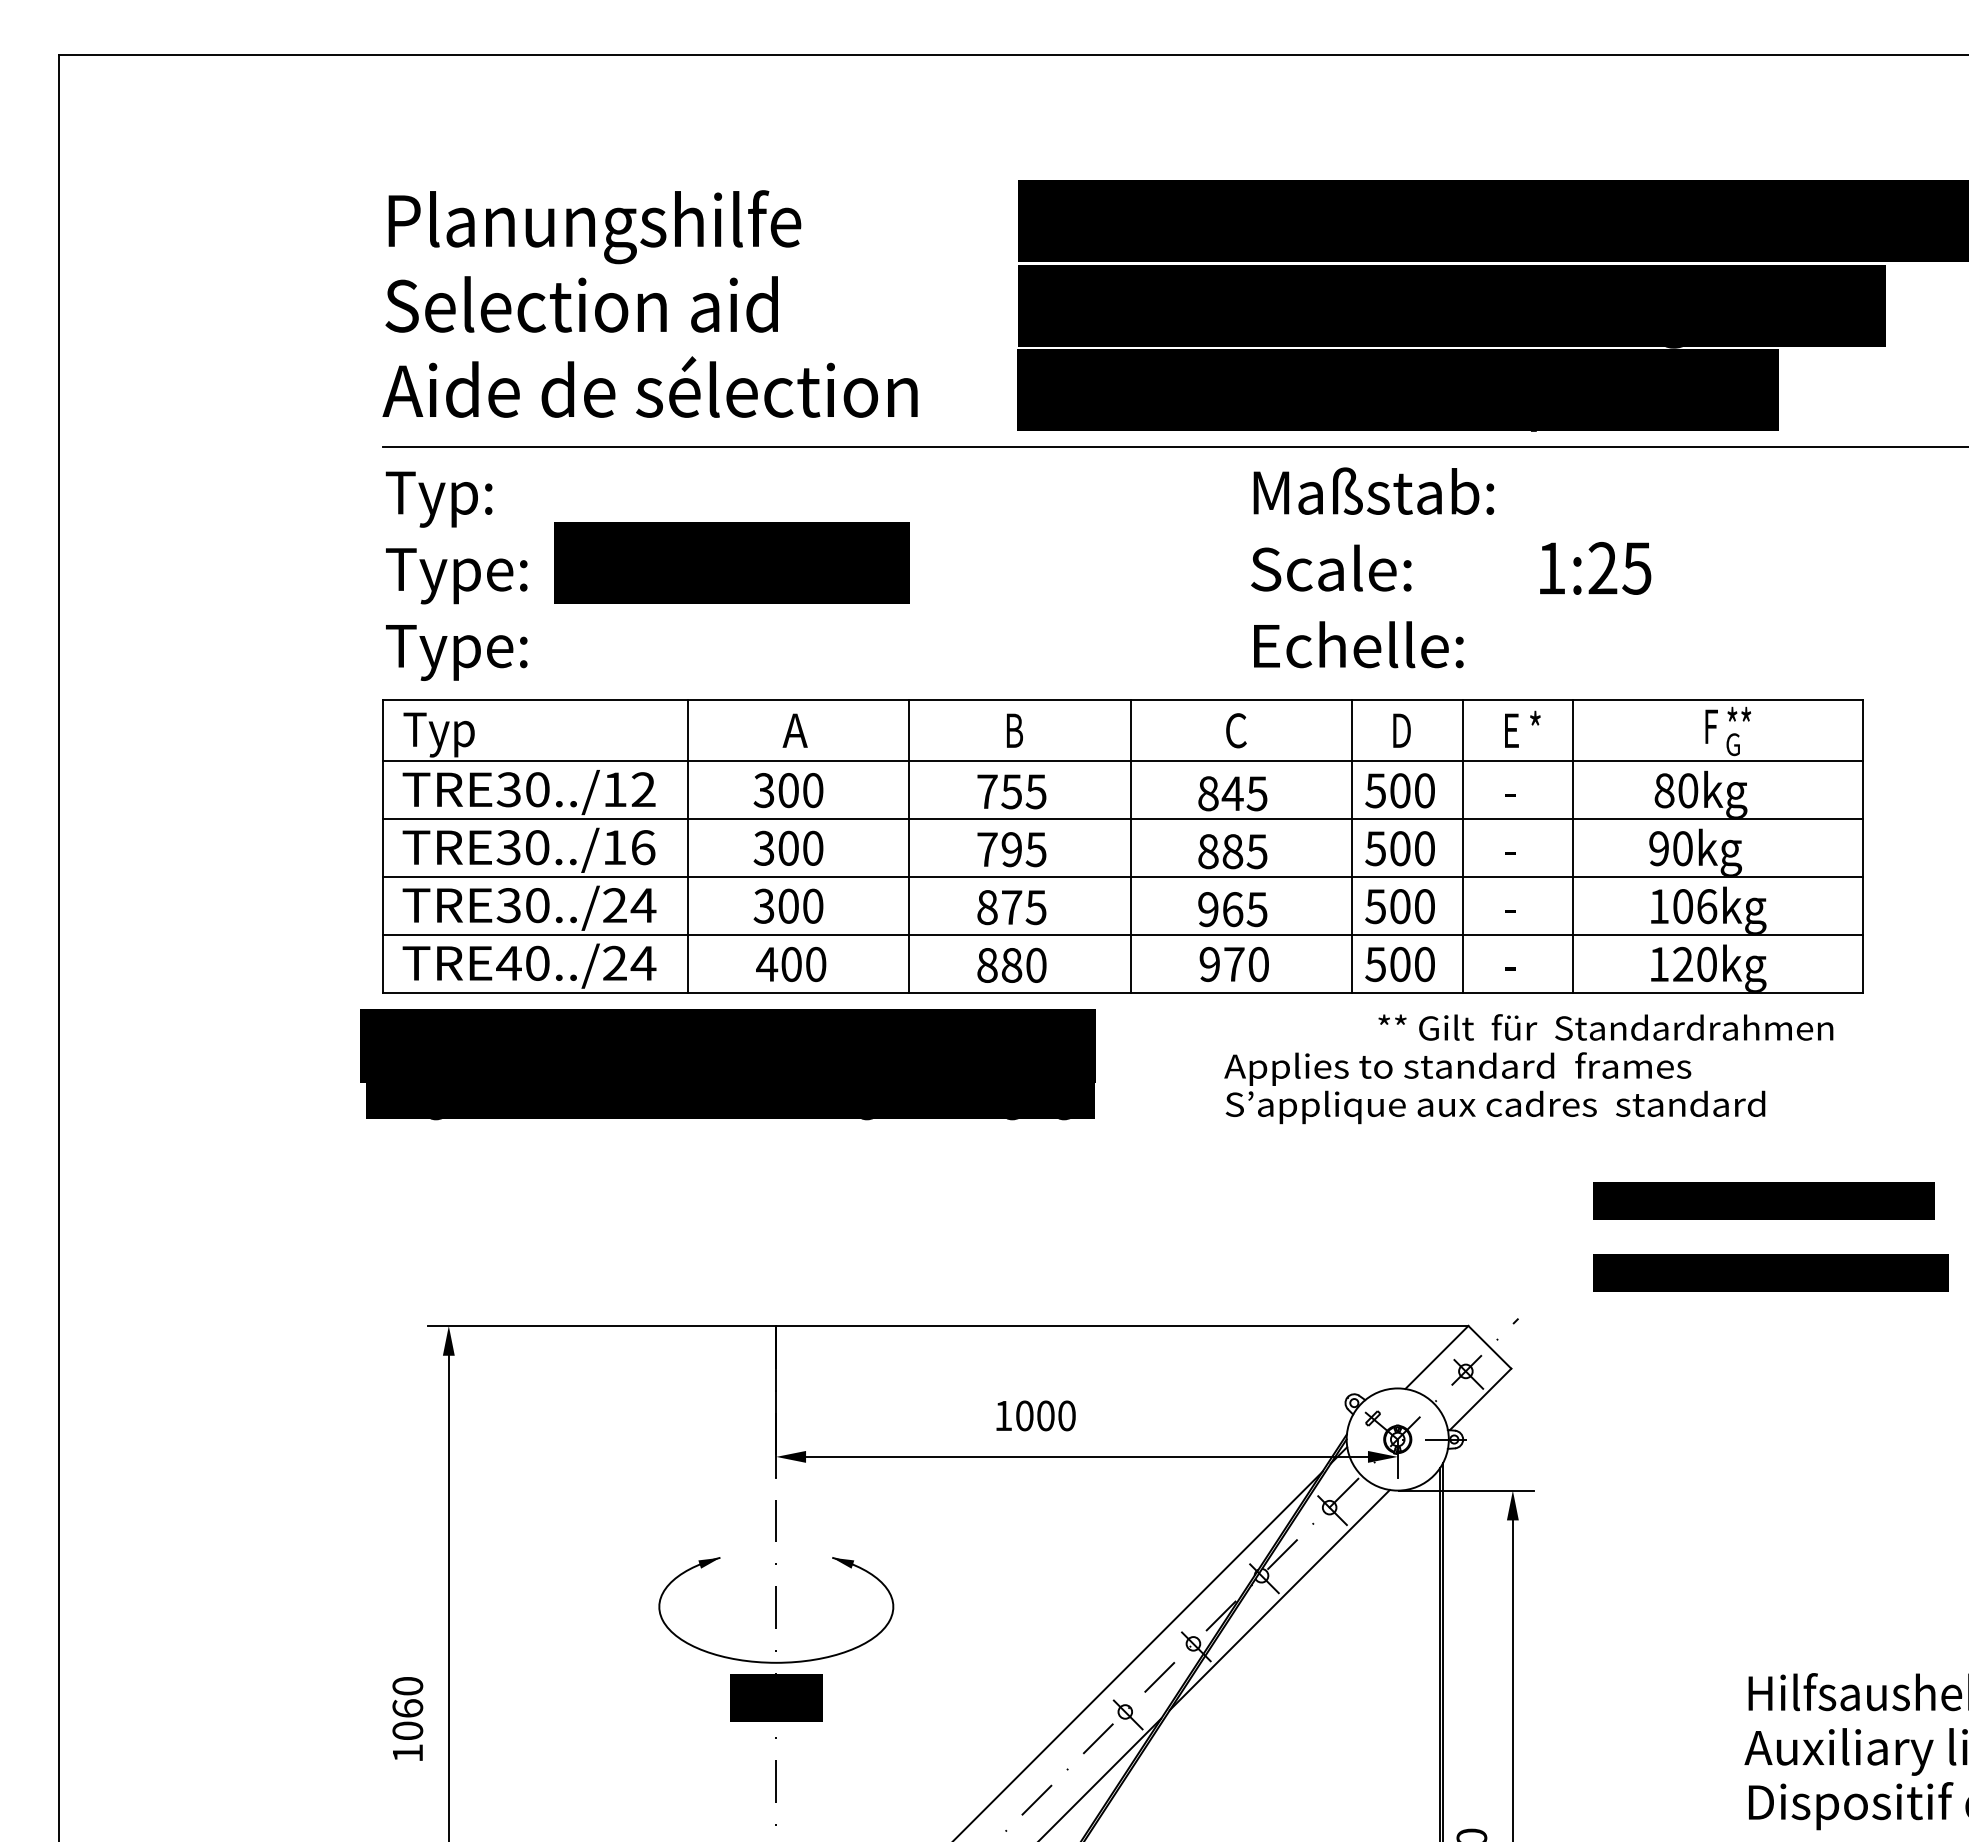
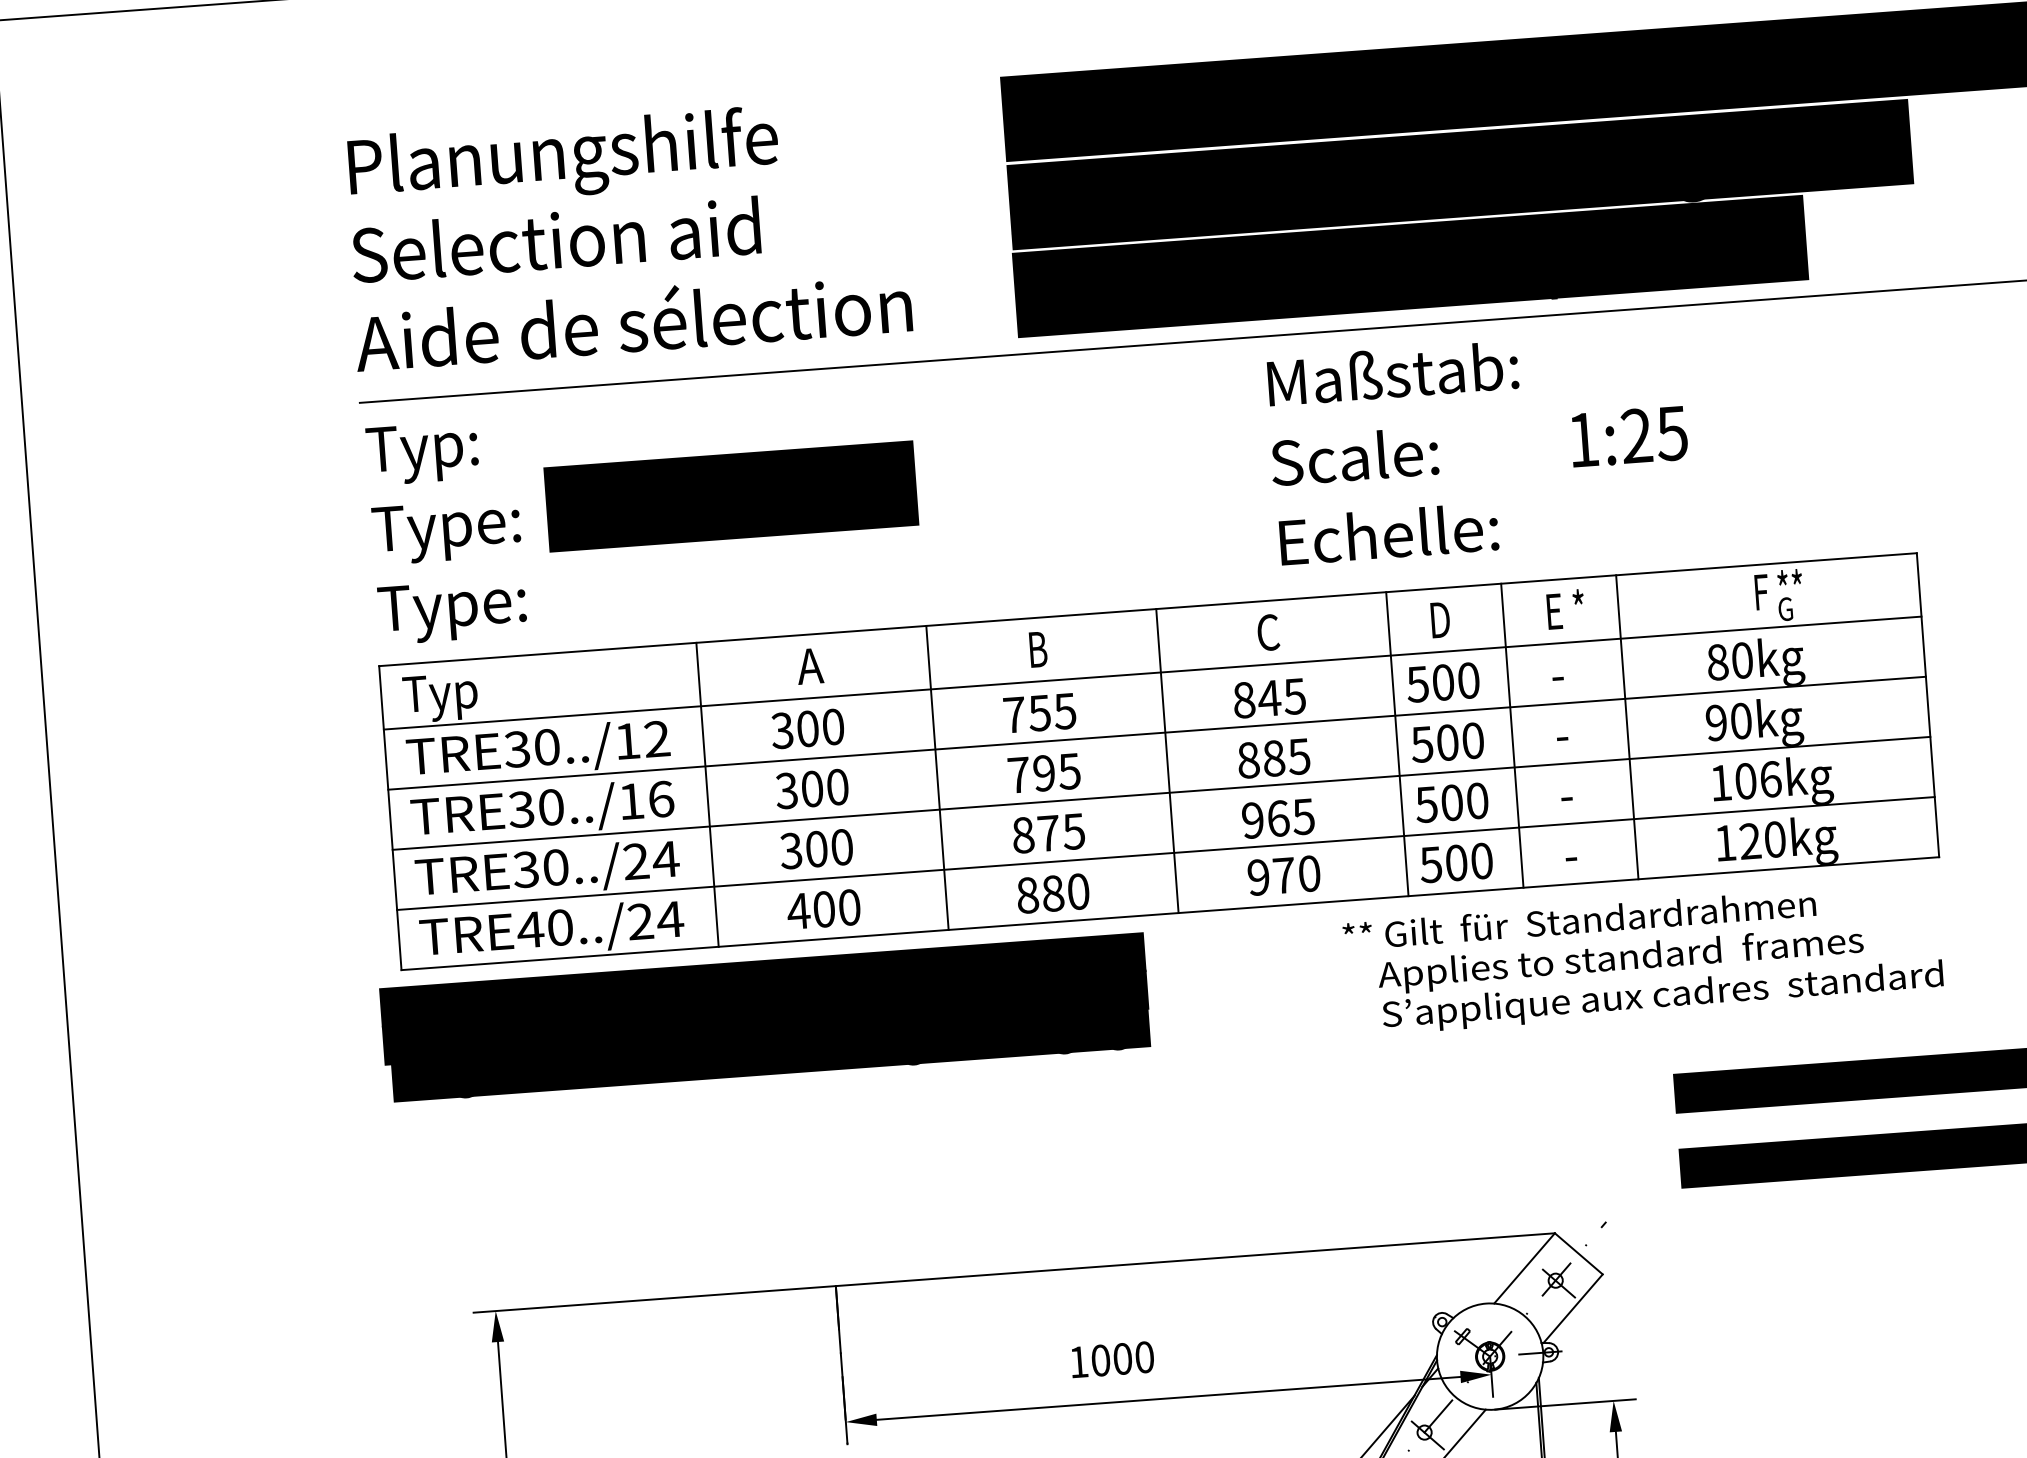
text: (1605, 1027) -> (1578, 919), moved
text: (1494, 1088) -> (1660, 977), moved

